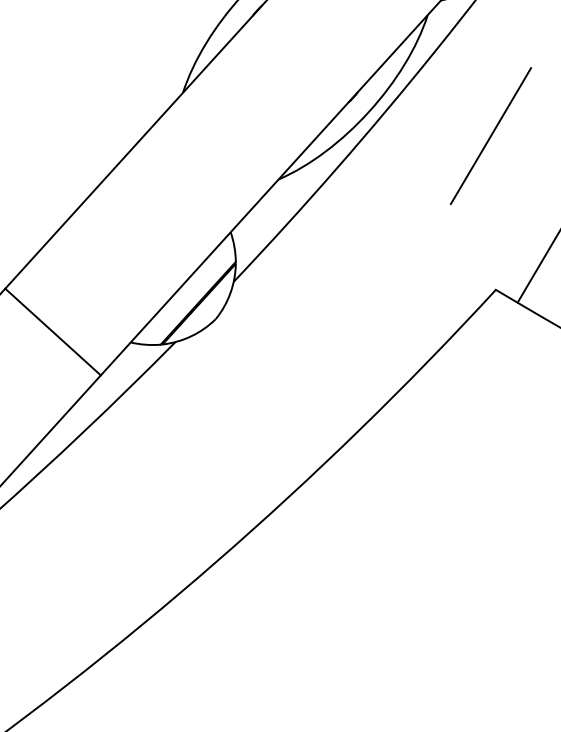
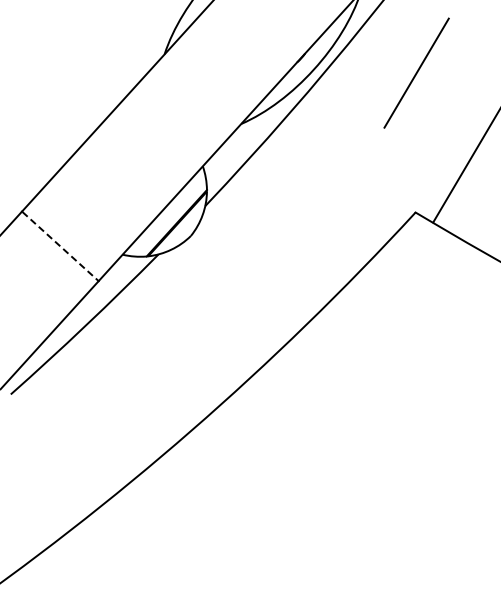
line: (490, 135) -> (416, 72), moved
line: (53, 332) -> (60, 246), solid -> dashed

